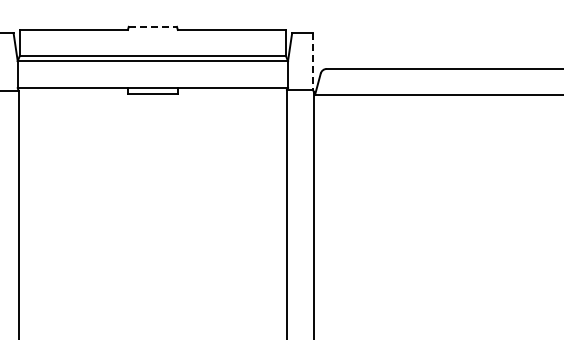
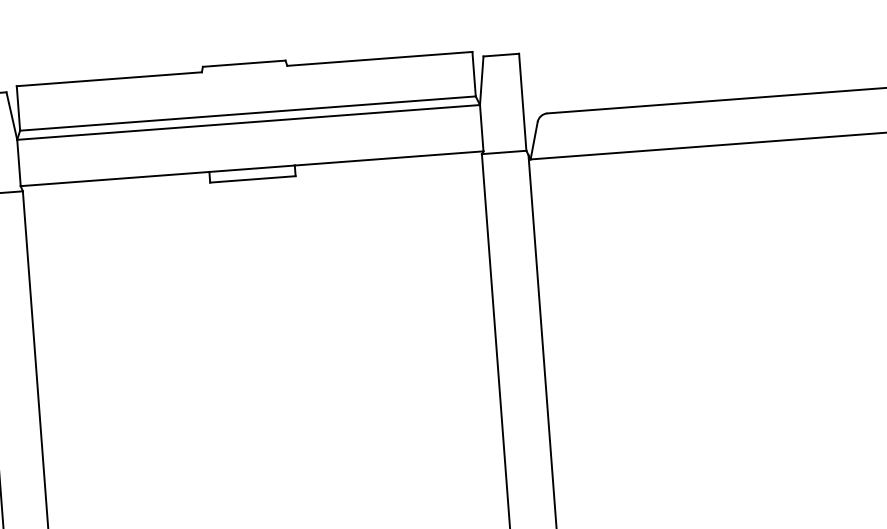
line: (153, 26) -> (245, 63), dashed -> solid
line: (312, 61) -> (521, 102), dashed -> solid

